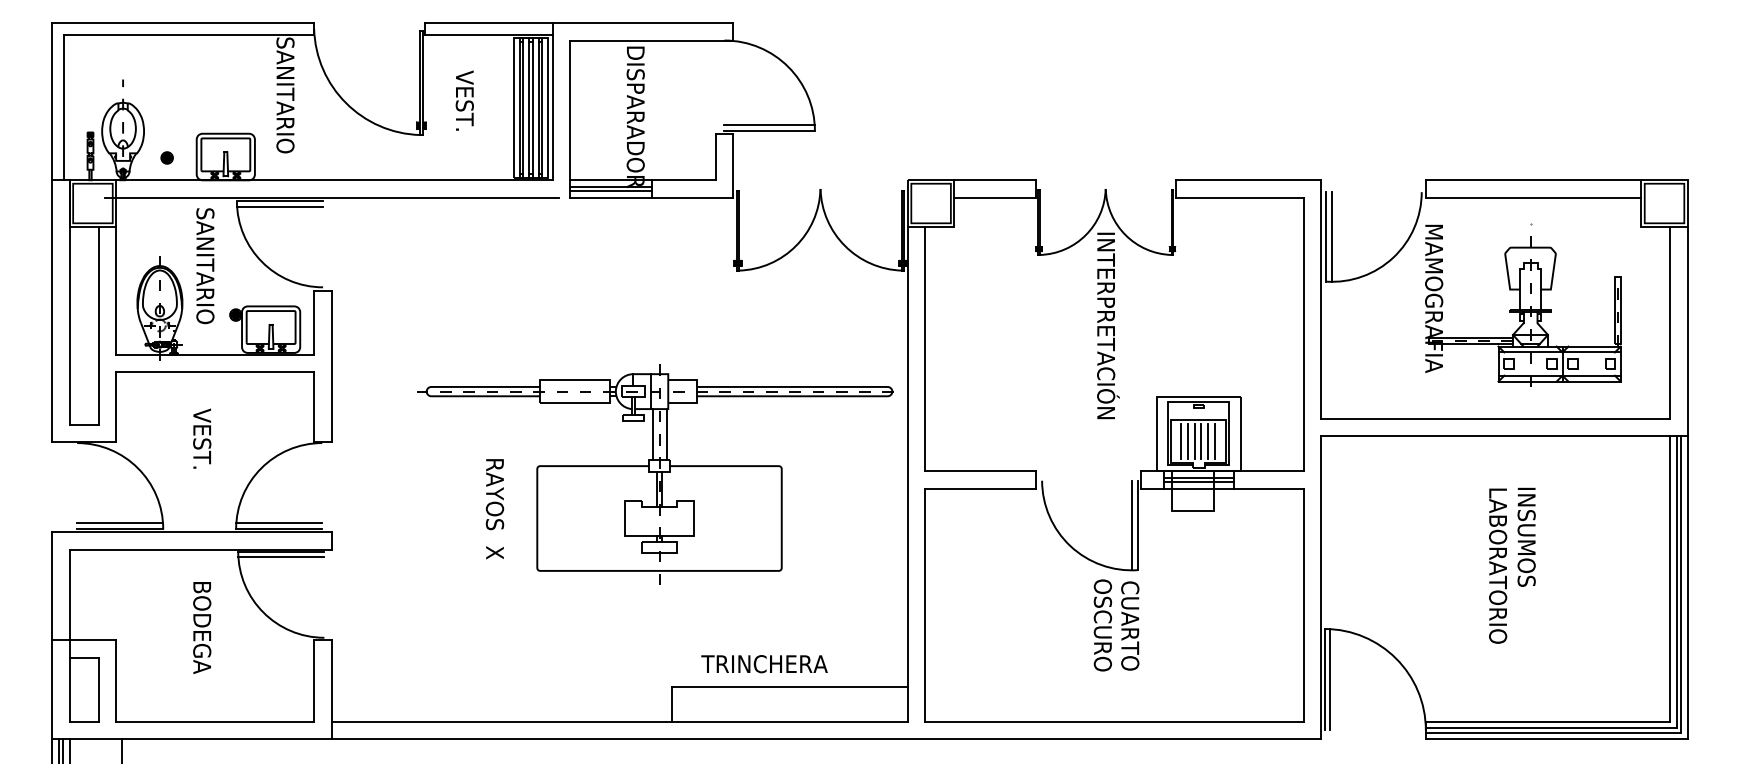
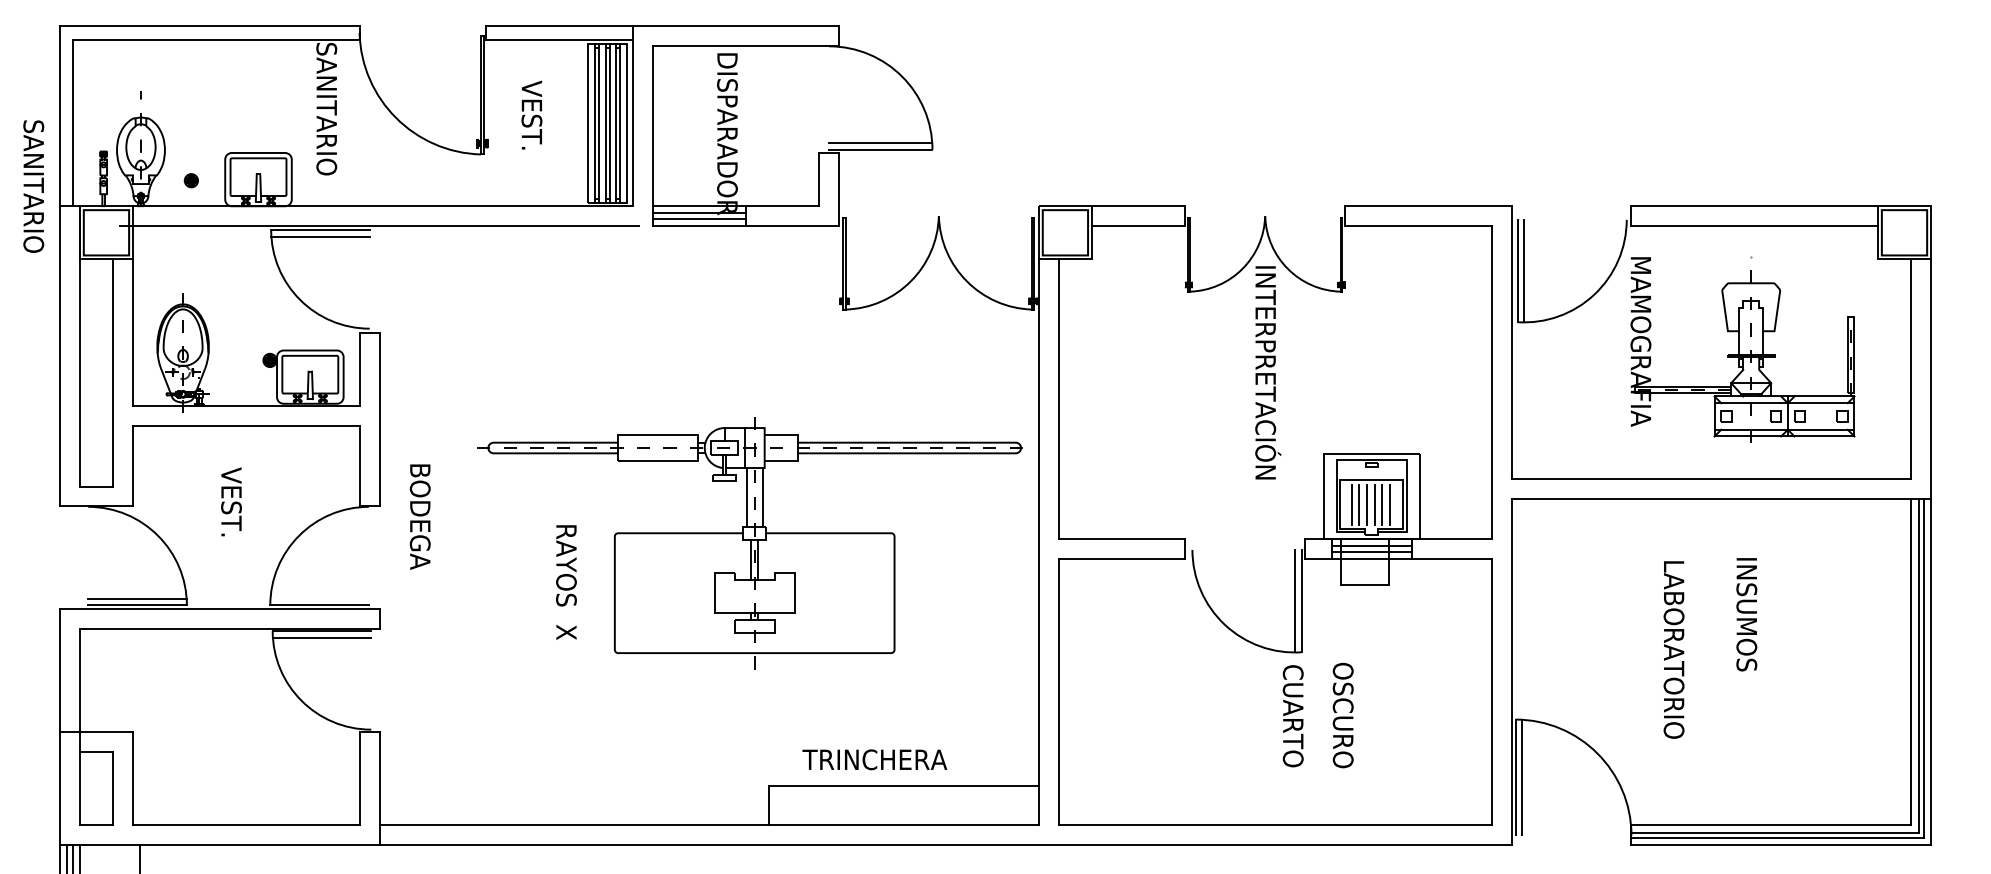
text: (205, 266) -> (33, 187), moved
line: (279, 523) -> (319, 598), removed
text: (1498, 565) -> (1674, 649), moved
text: (1102, 625) -> (1342, 715), moved
text: (202, 628) -> (420, 517), moved

